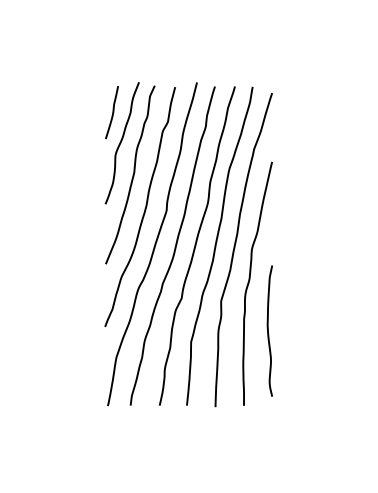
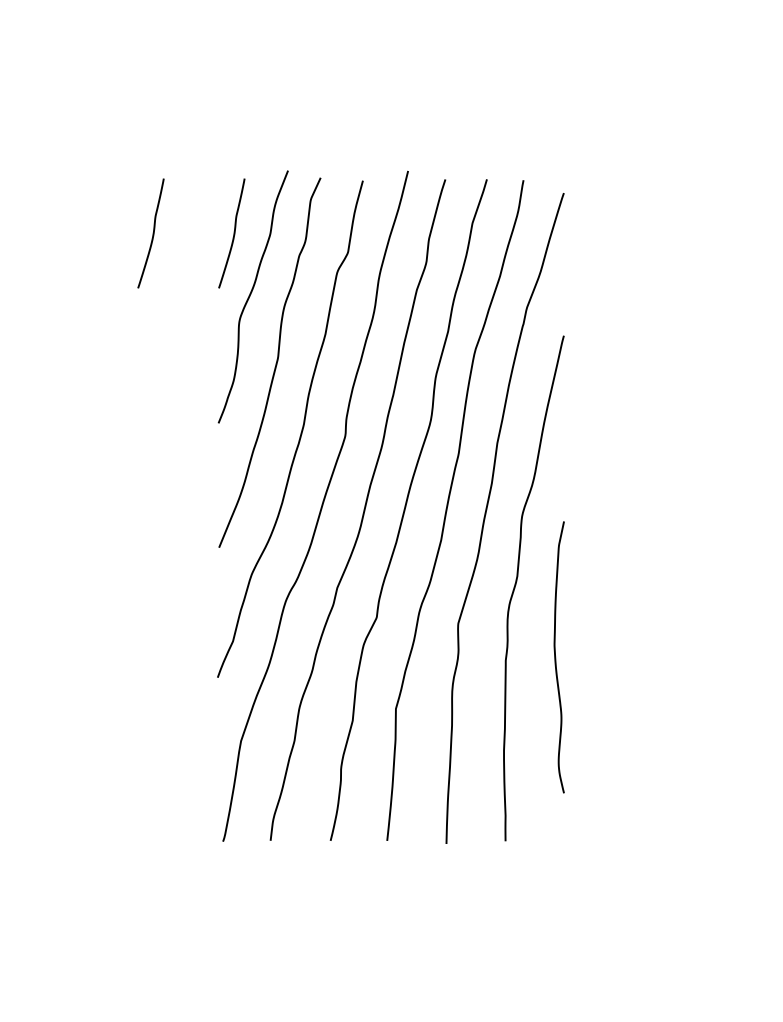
curve: (73, 112) -> (152, 233), added
curve: (268, 330) -> (556, 656), moved

